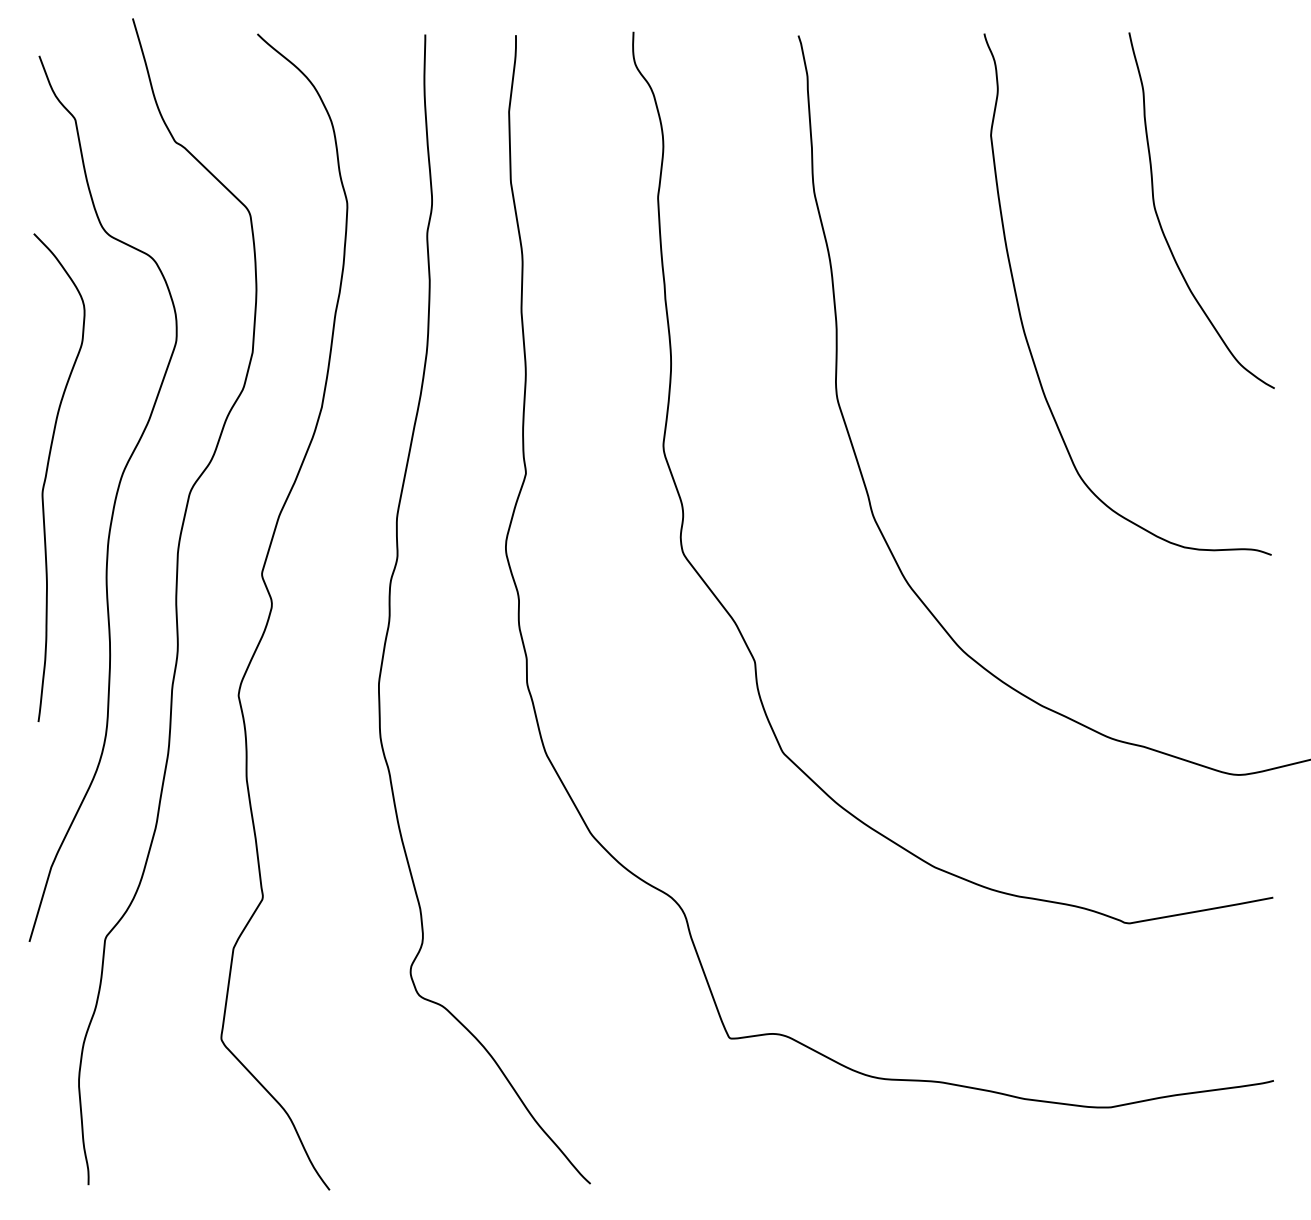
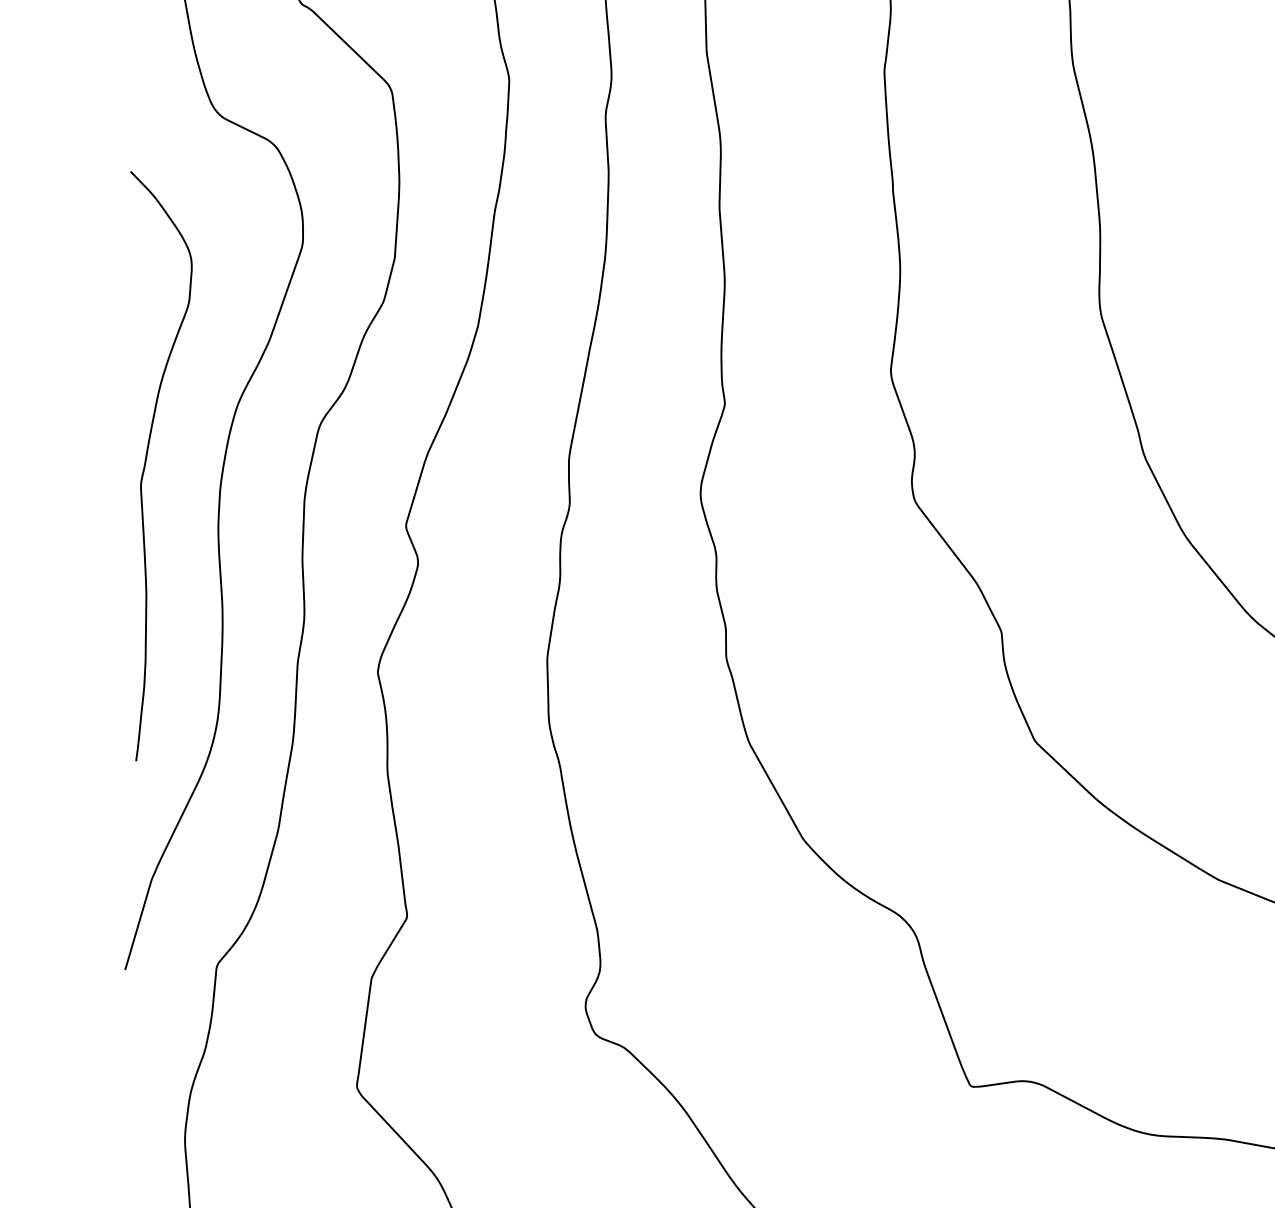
curve: (47, 474) -> (147, 462), moved

